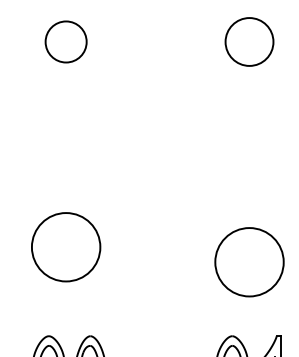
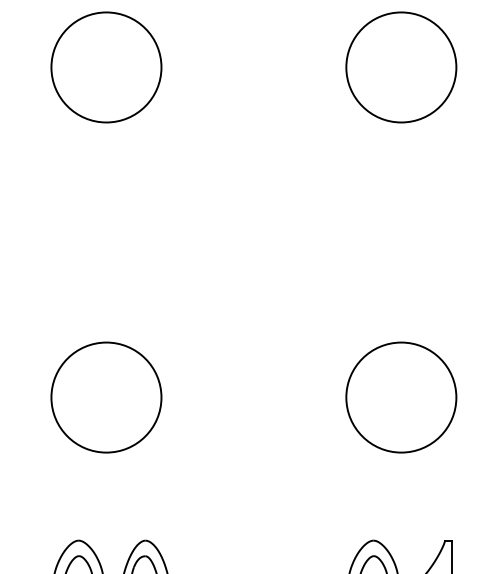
circle: (65, 41) -> (105, 66), size x1.67
circle: (249, 41) -> (401, 66), size x1.43
circle: (249, 262) -> (401, 397), moved

